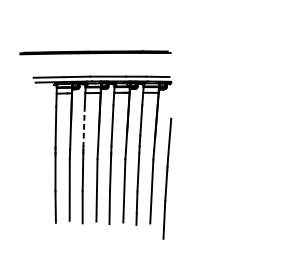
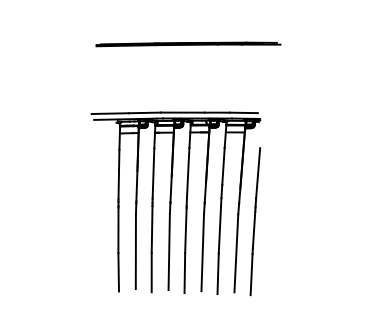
part: (95, 52) -> (188, 44), moved
line: (84, 127) -> (153, 174), dashed -> solid
line: (167, 178) -> (255, 221), moved

